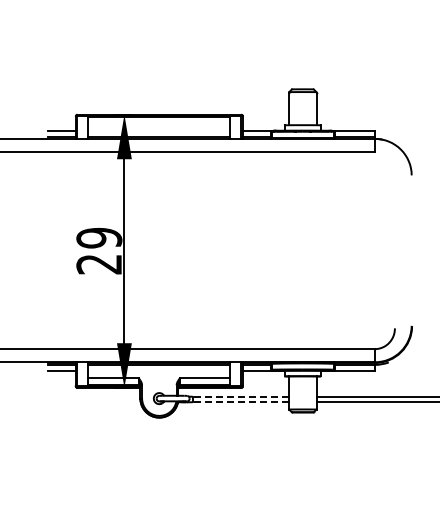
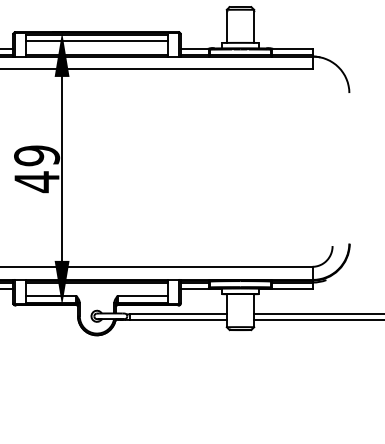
line: (159, 123) -> (97, 41), added
text: (98, 264) -> (36, 182), 29 -> 49
line: (240, 396) -> (178, 314), dashed -> solid
line: (240, 402) -> (178, 320), dashed -> solid

